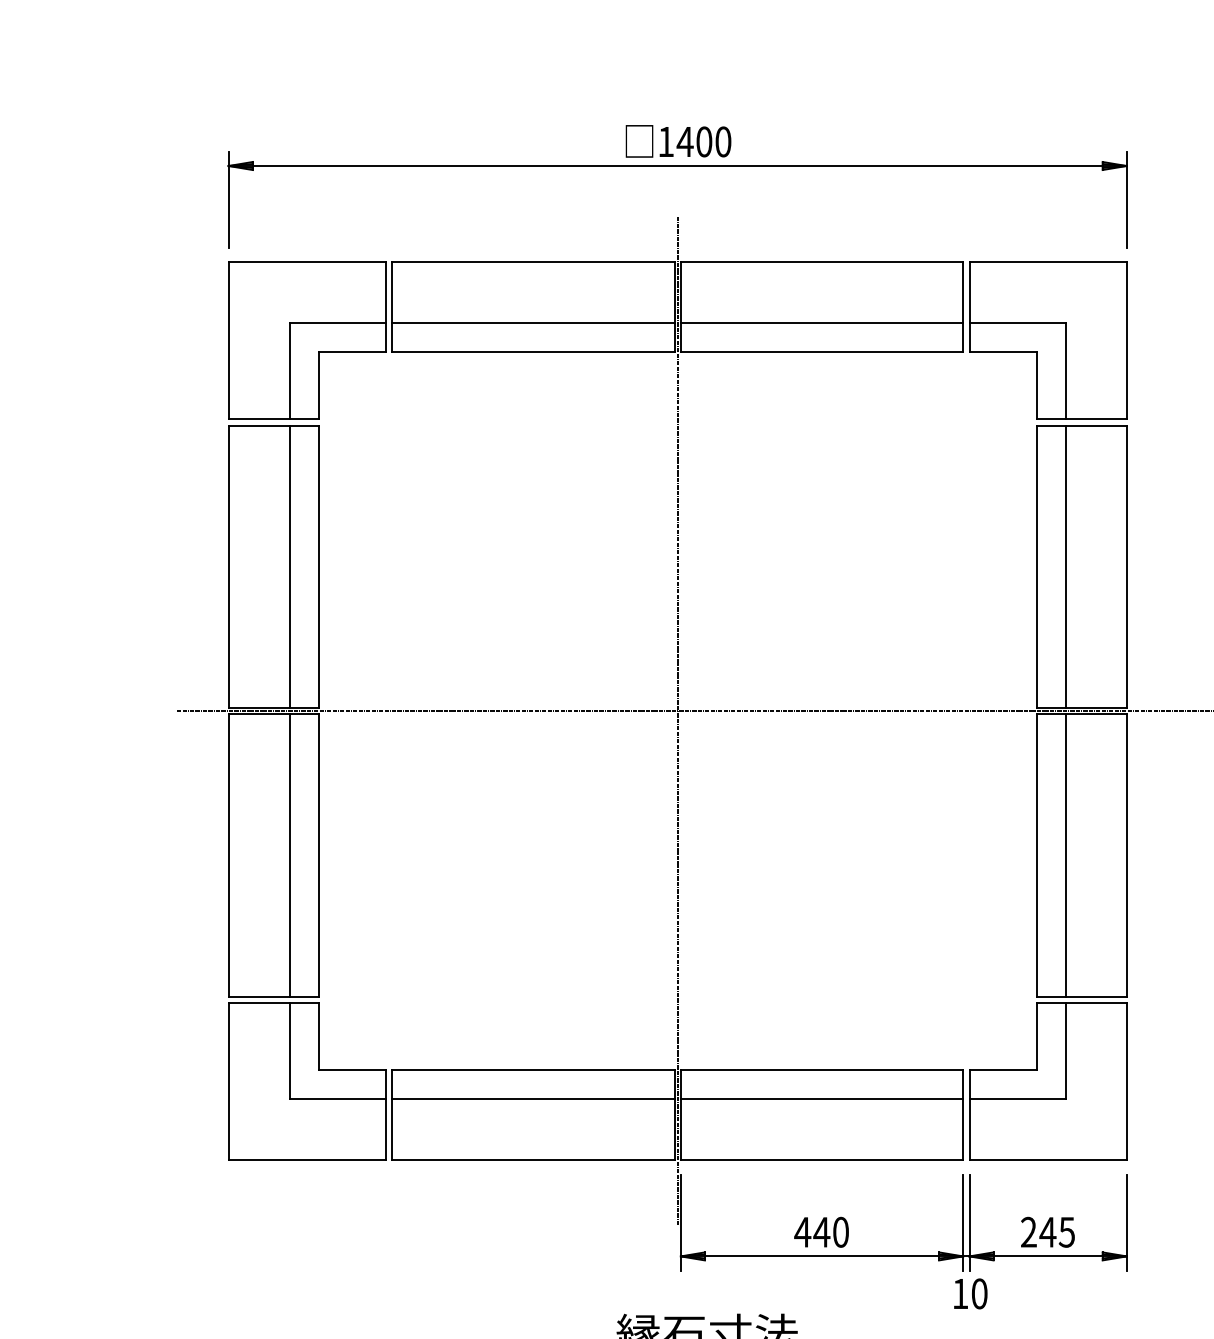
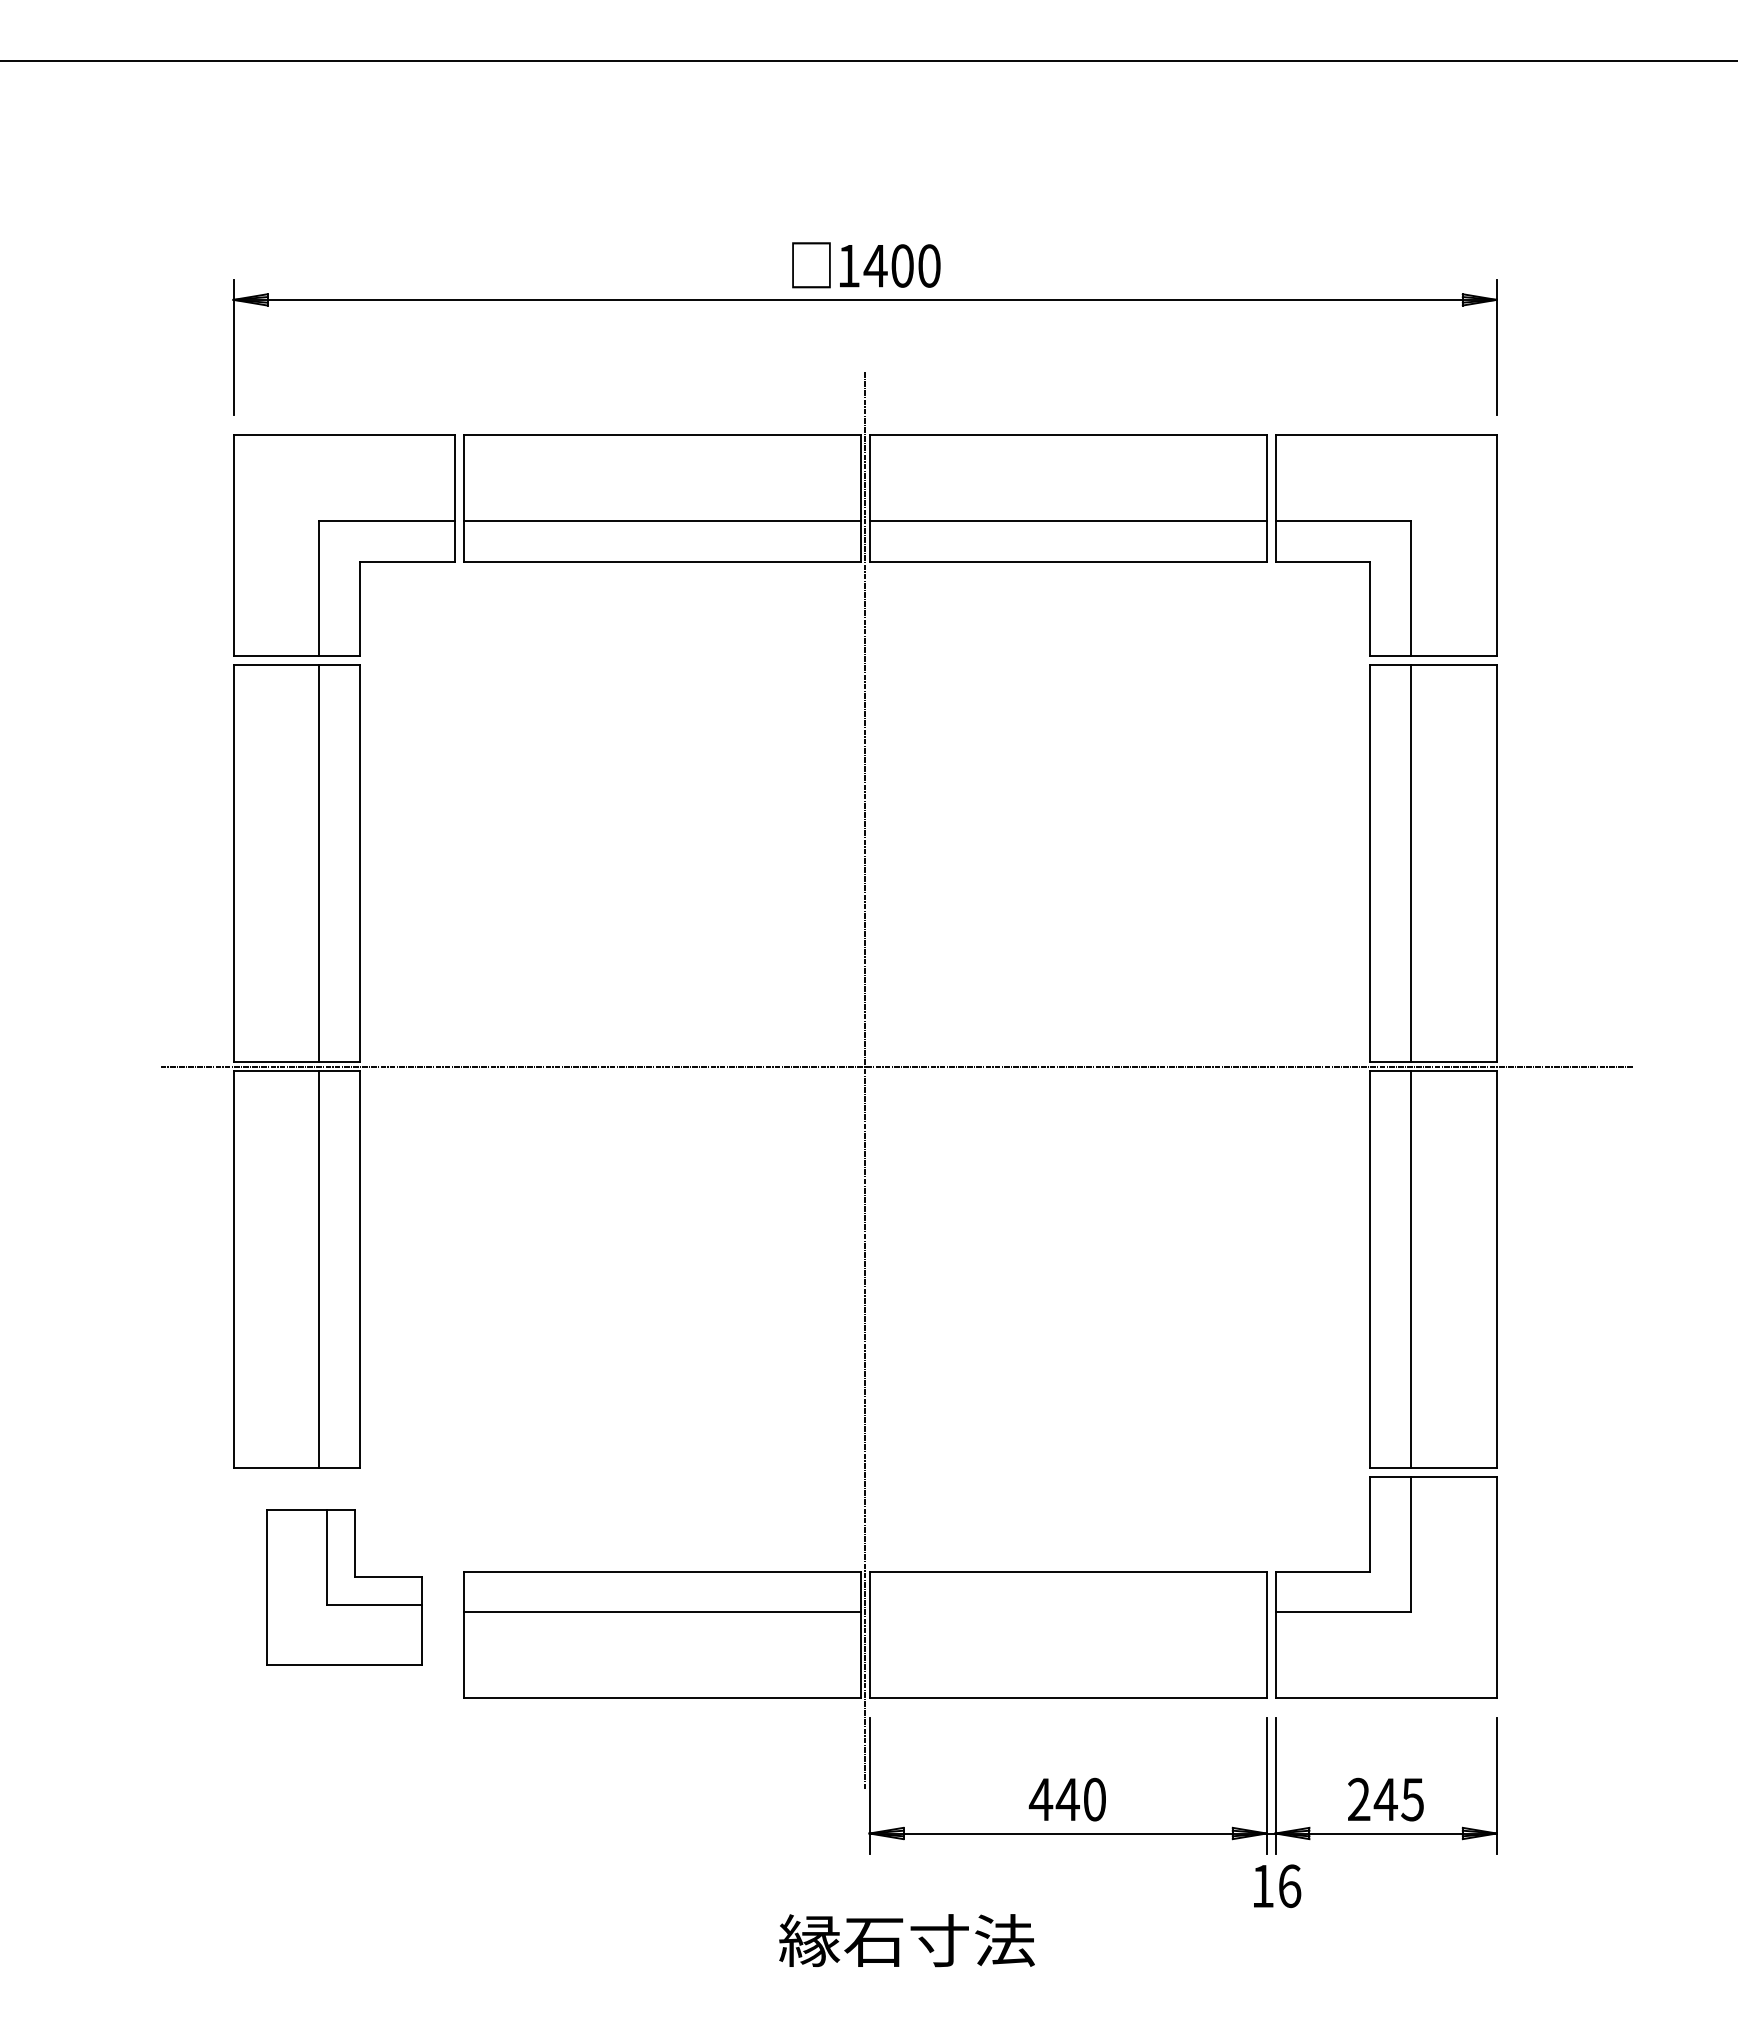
part: (307, 1081) -> (344, 1587), size x0.7
line: (821, 1099) -> (1067, 1612), removed
text: (980, 1293) -> (1290, 1885), 10 -> 16

